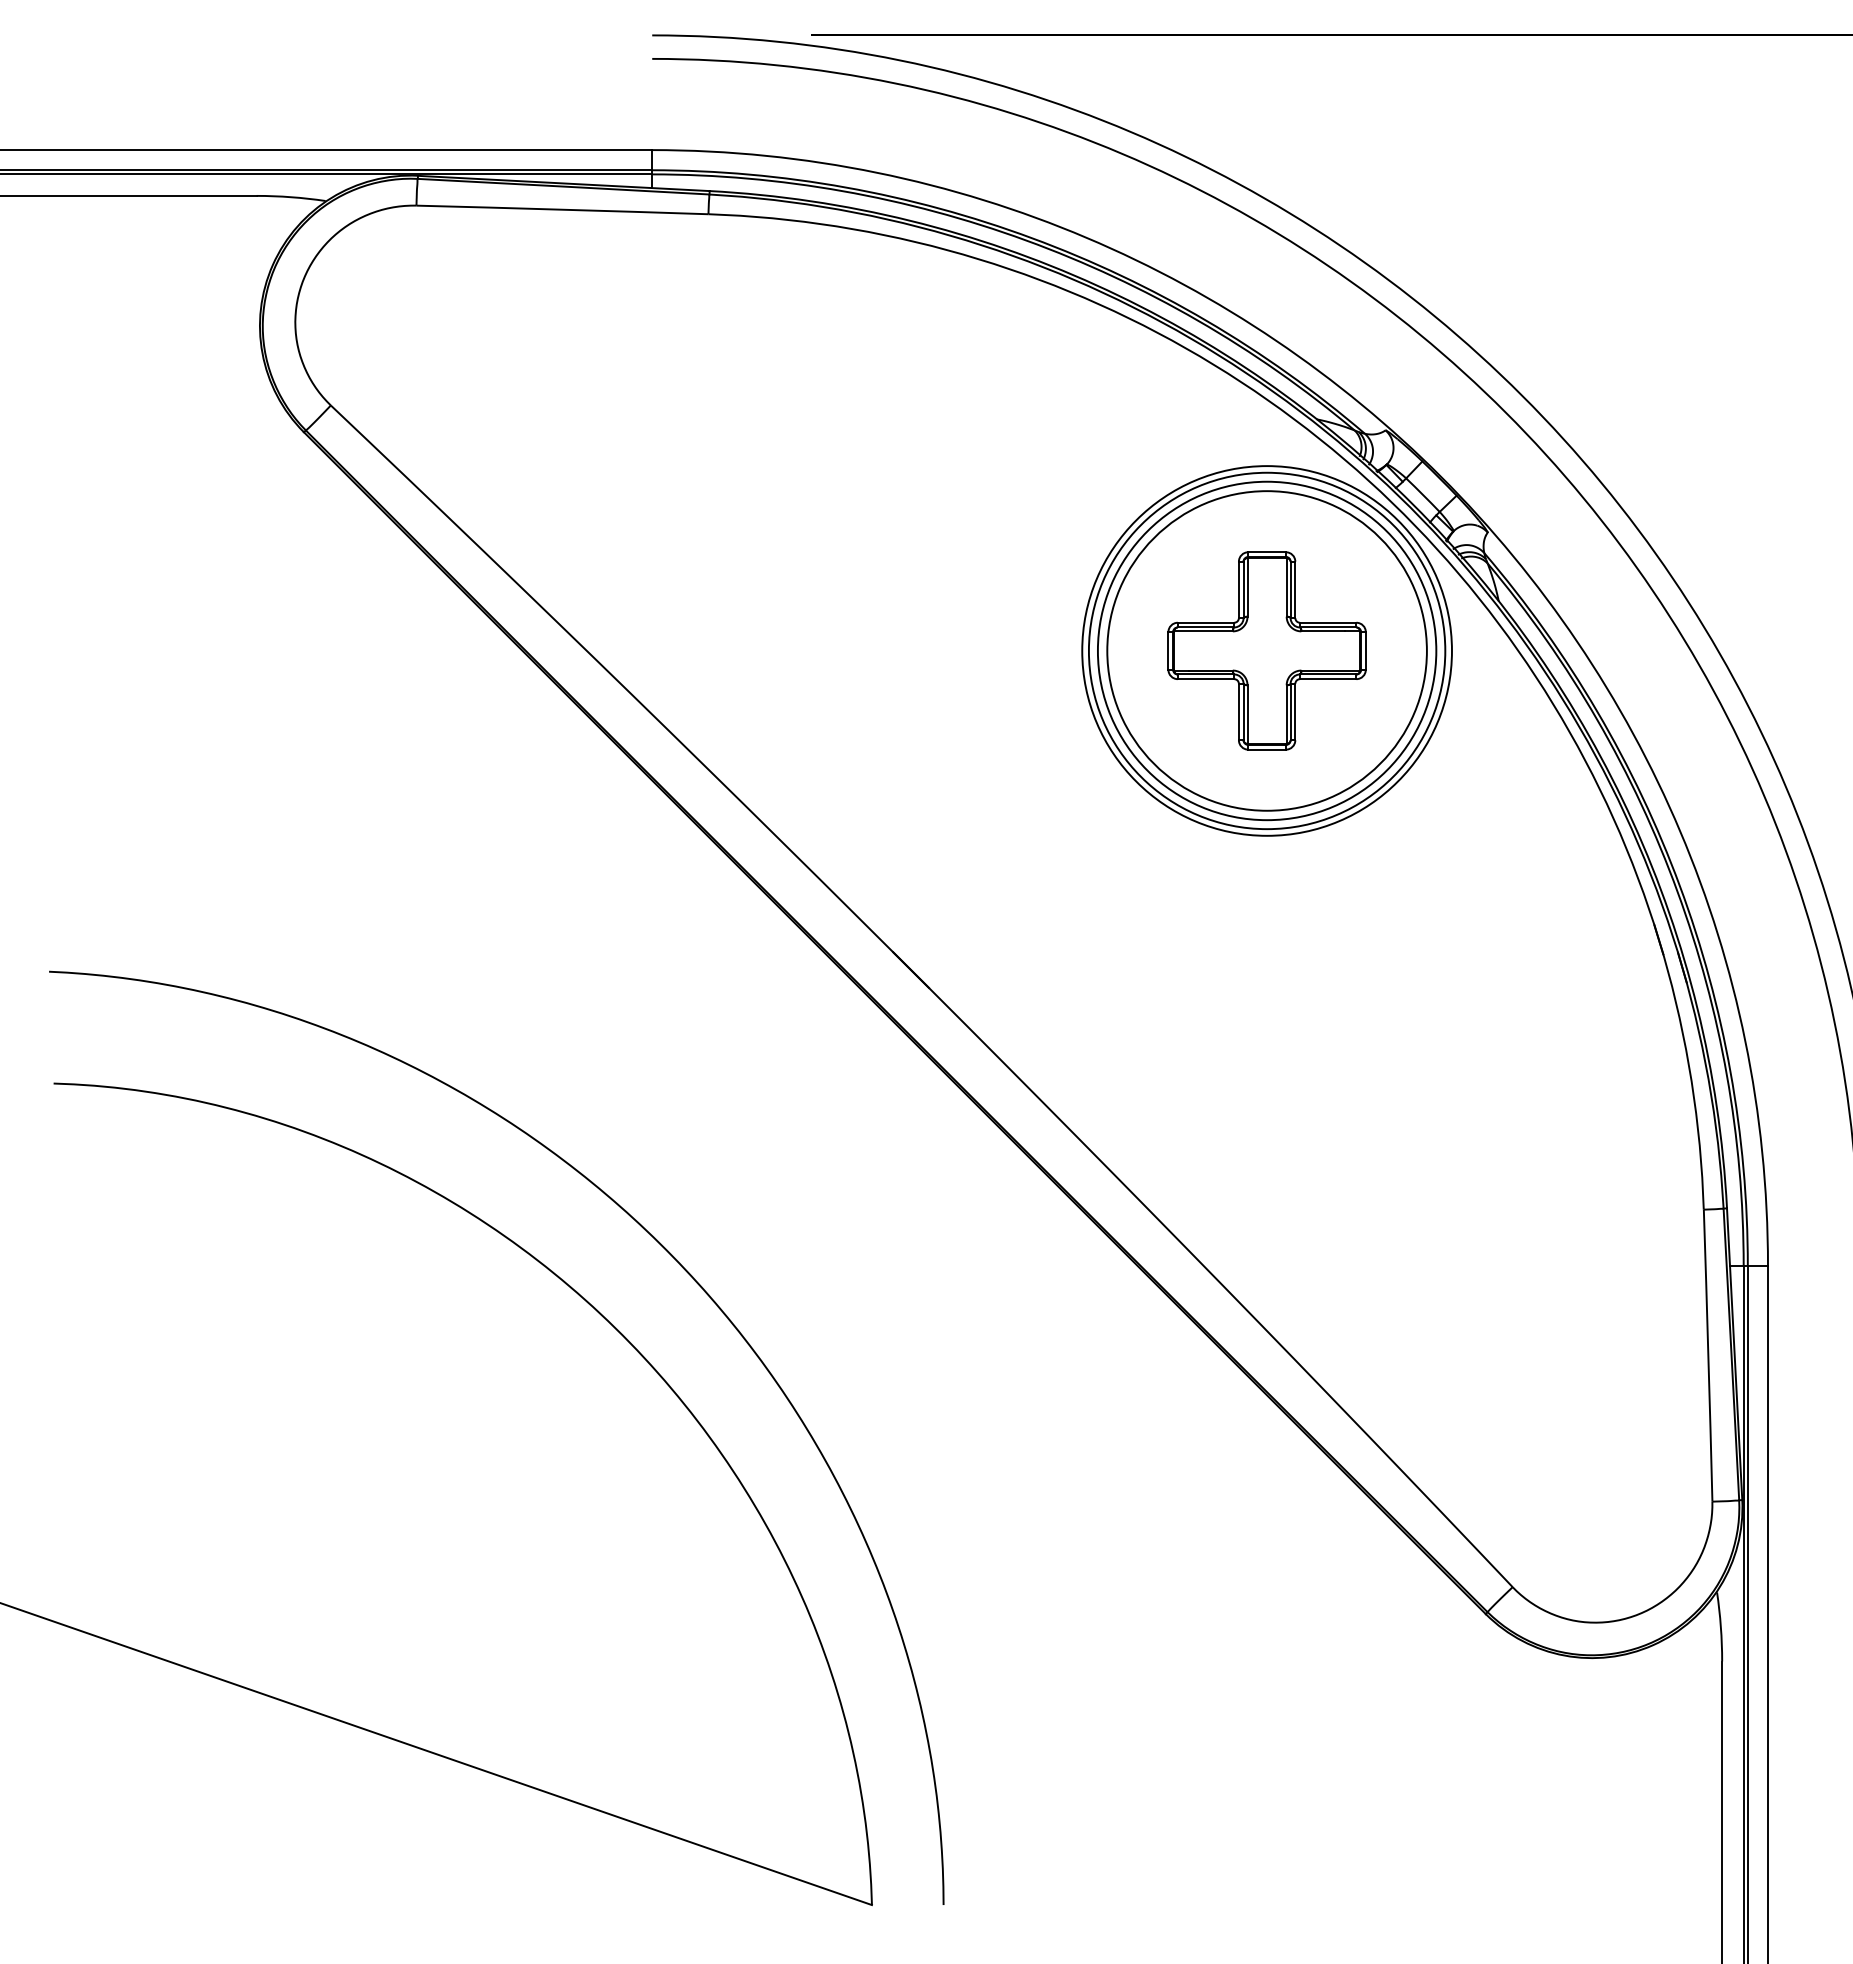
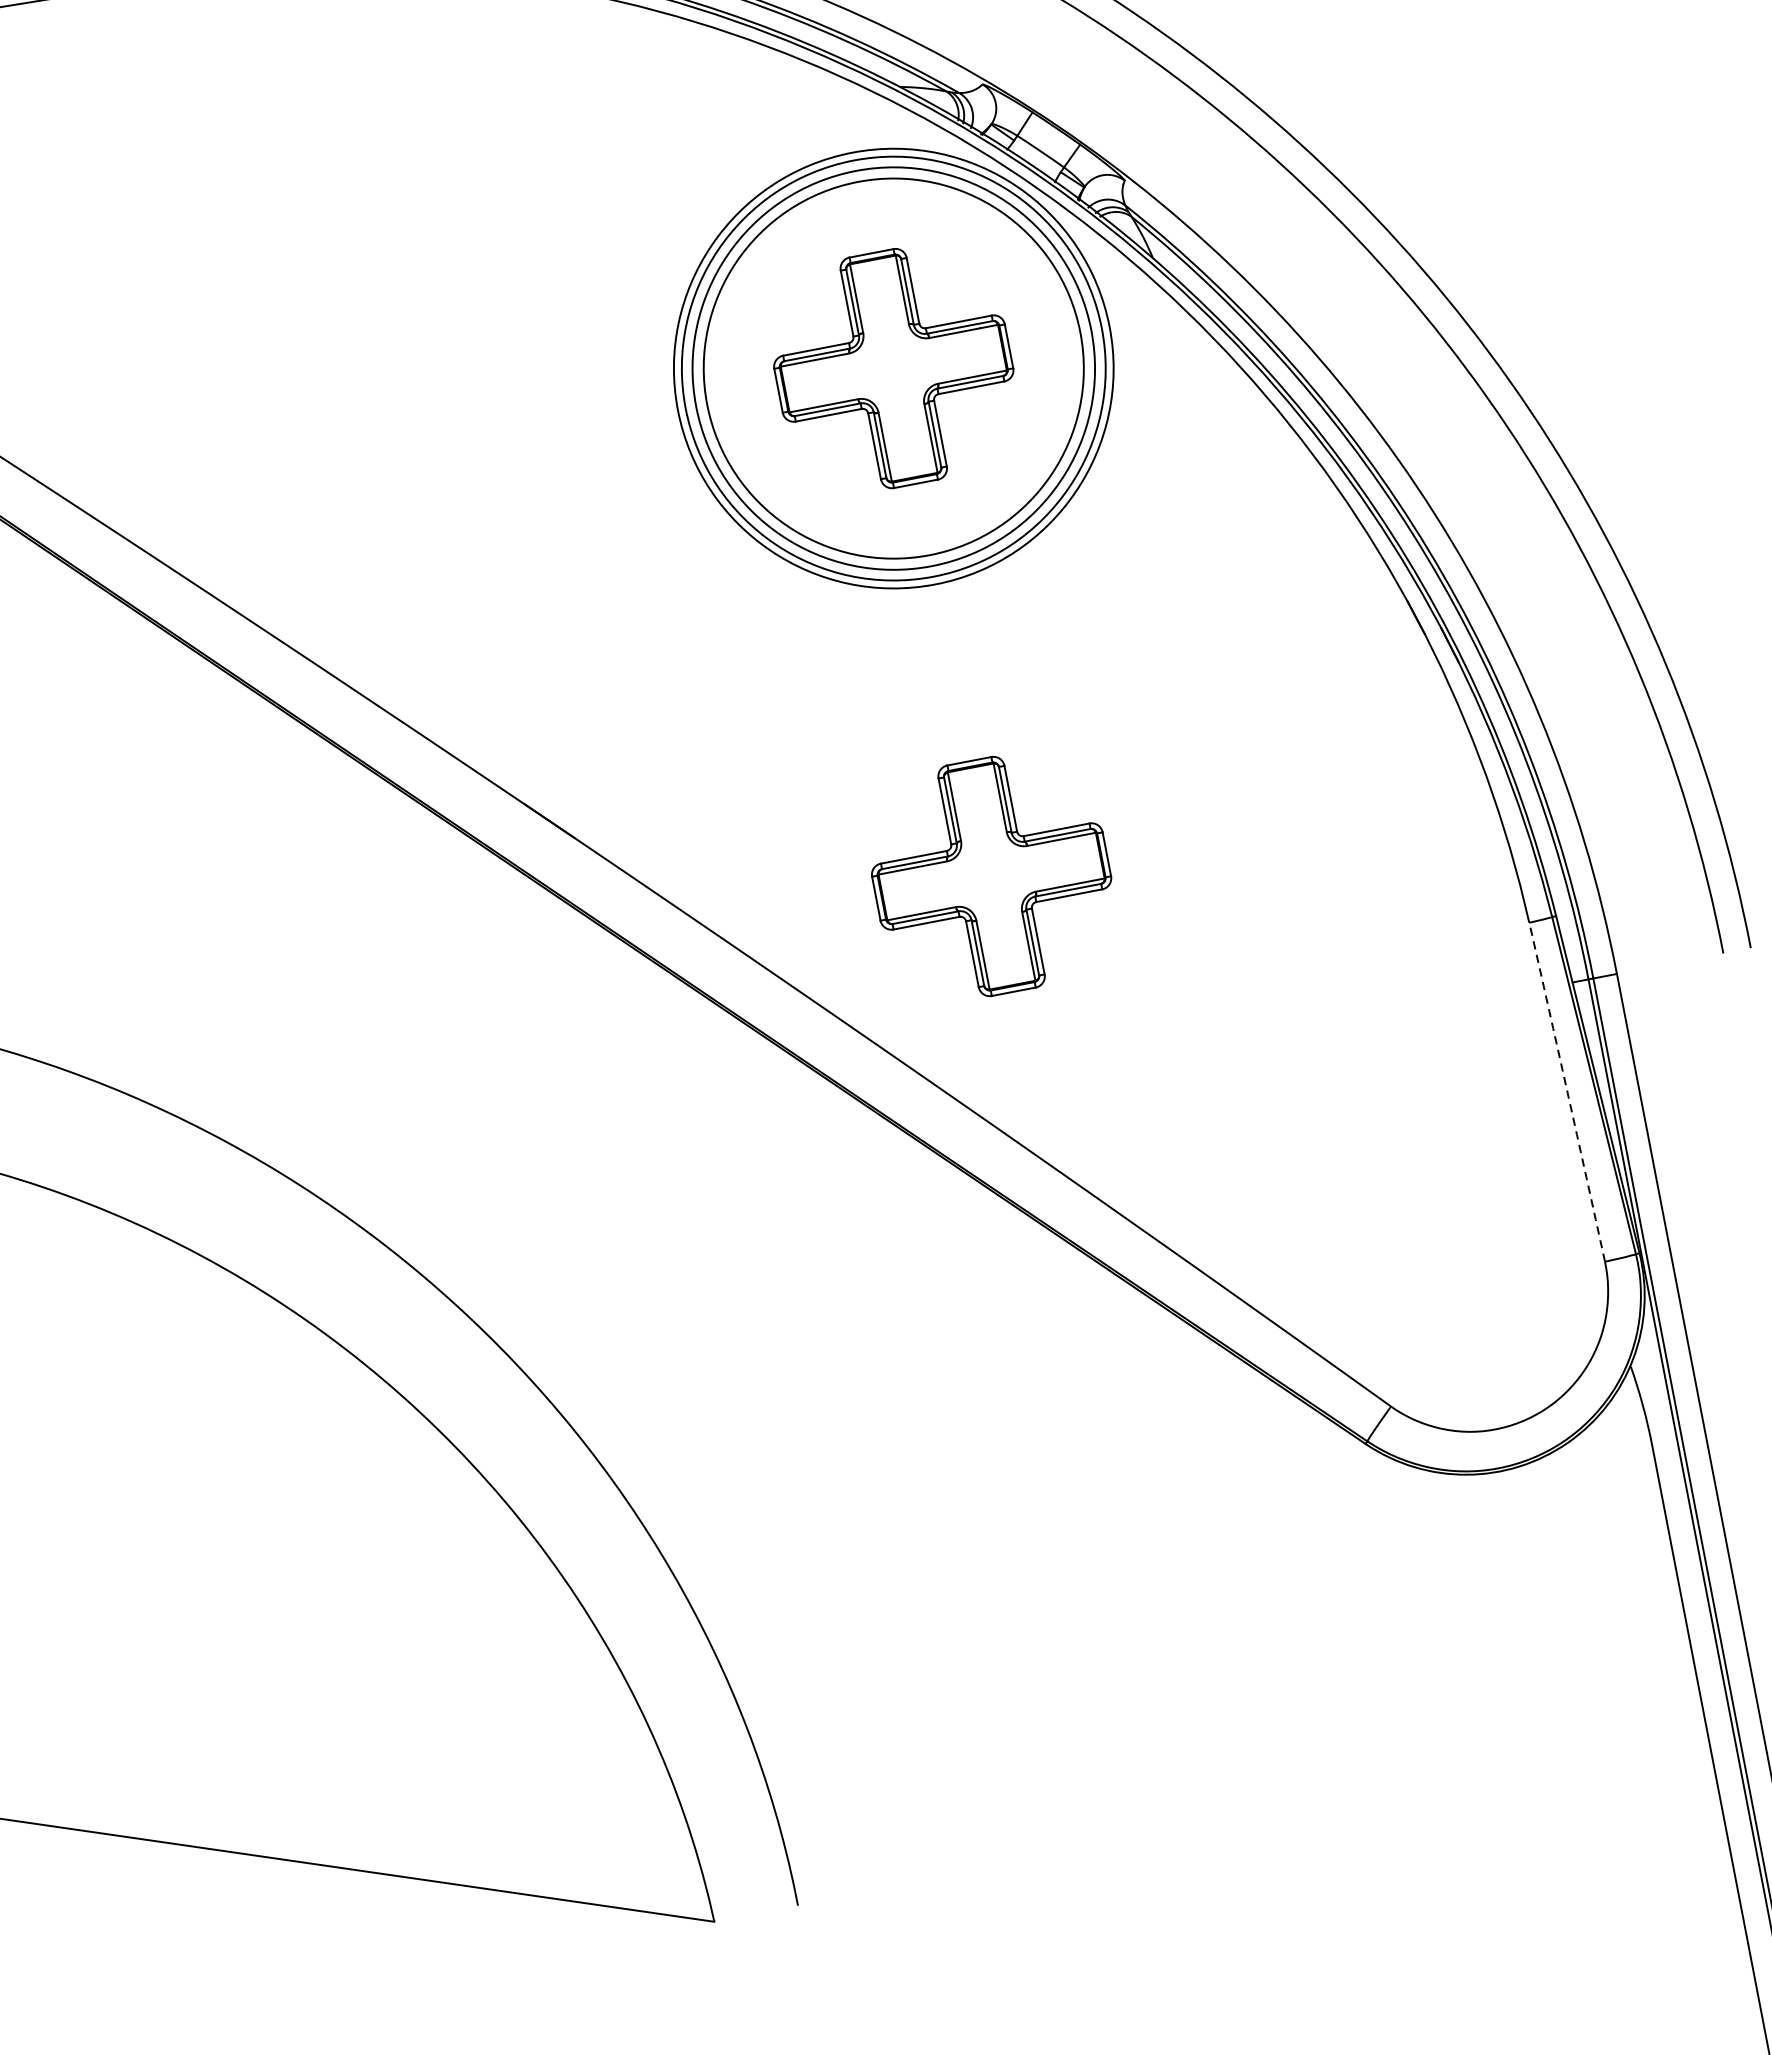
part: (1266, 1085) -> (990, 876), added
arc: (1708, 1355) -> (1567, 1091), solid -> dashed

